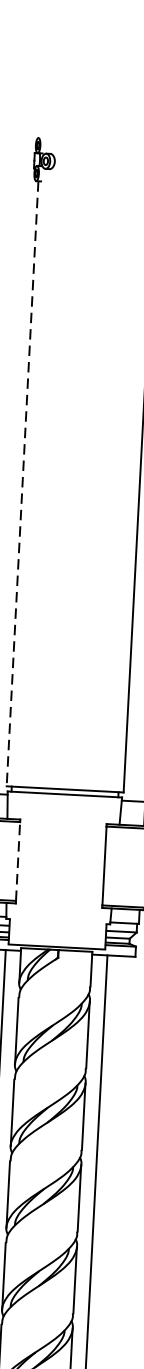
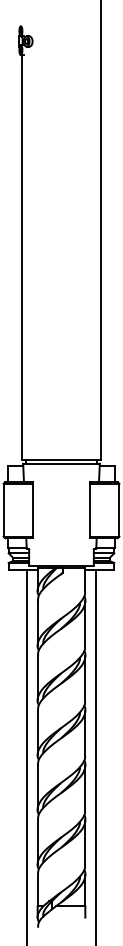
line: (22, 483) -> (22, 257), dashed -> solid
line: (18, 860) -> (32, 509), dashed -> solid

